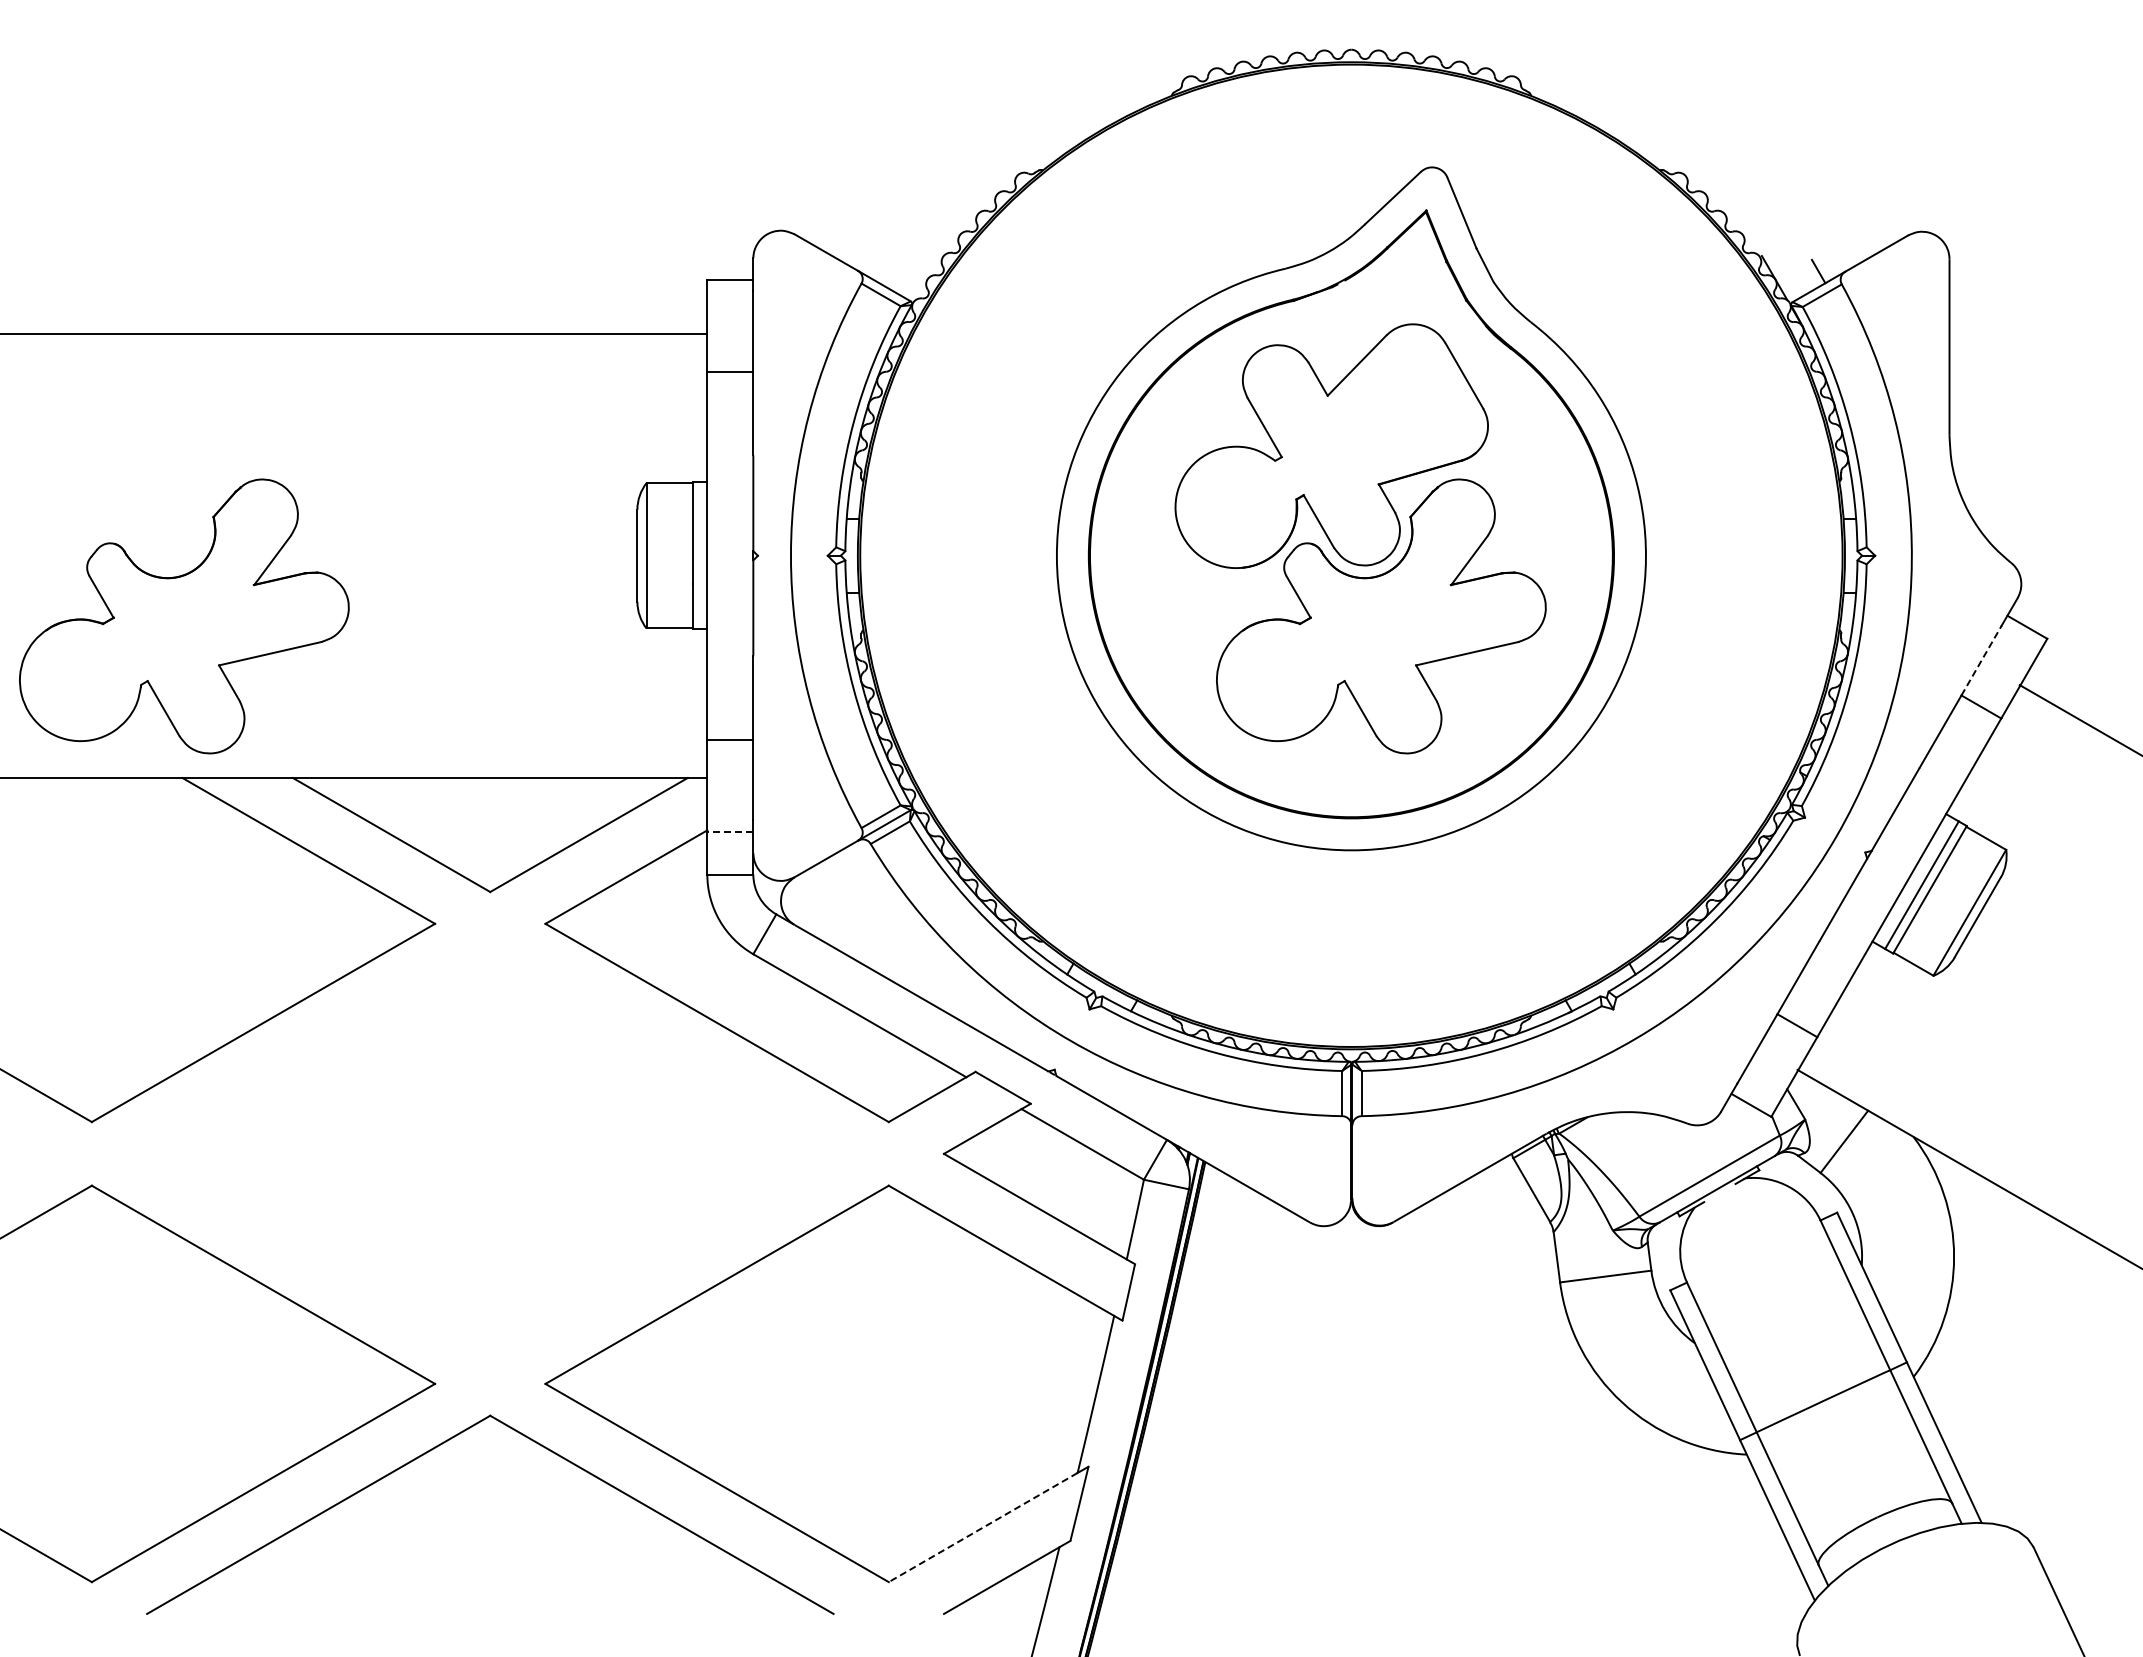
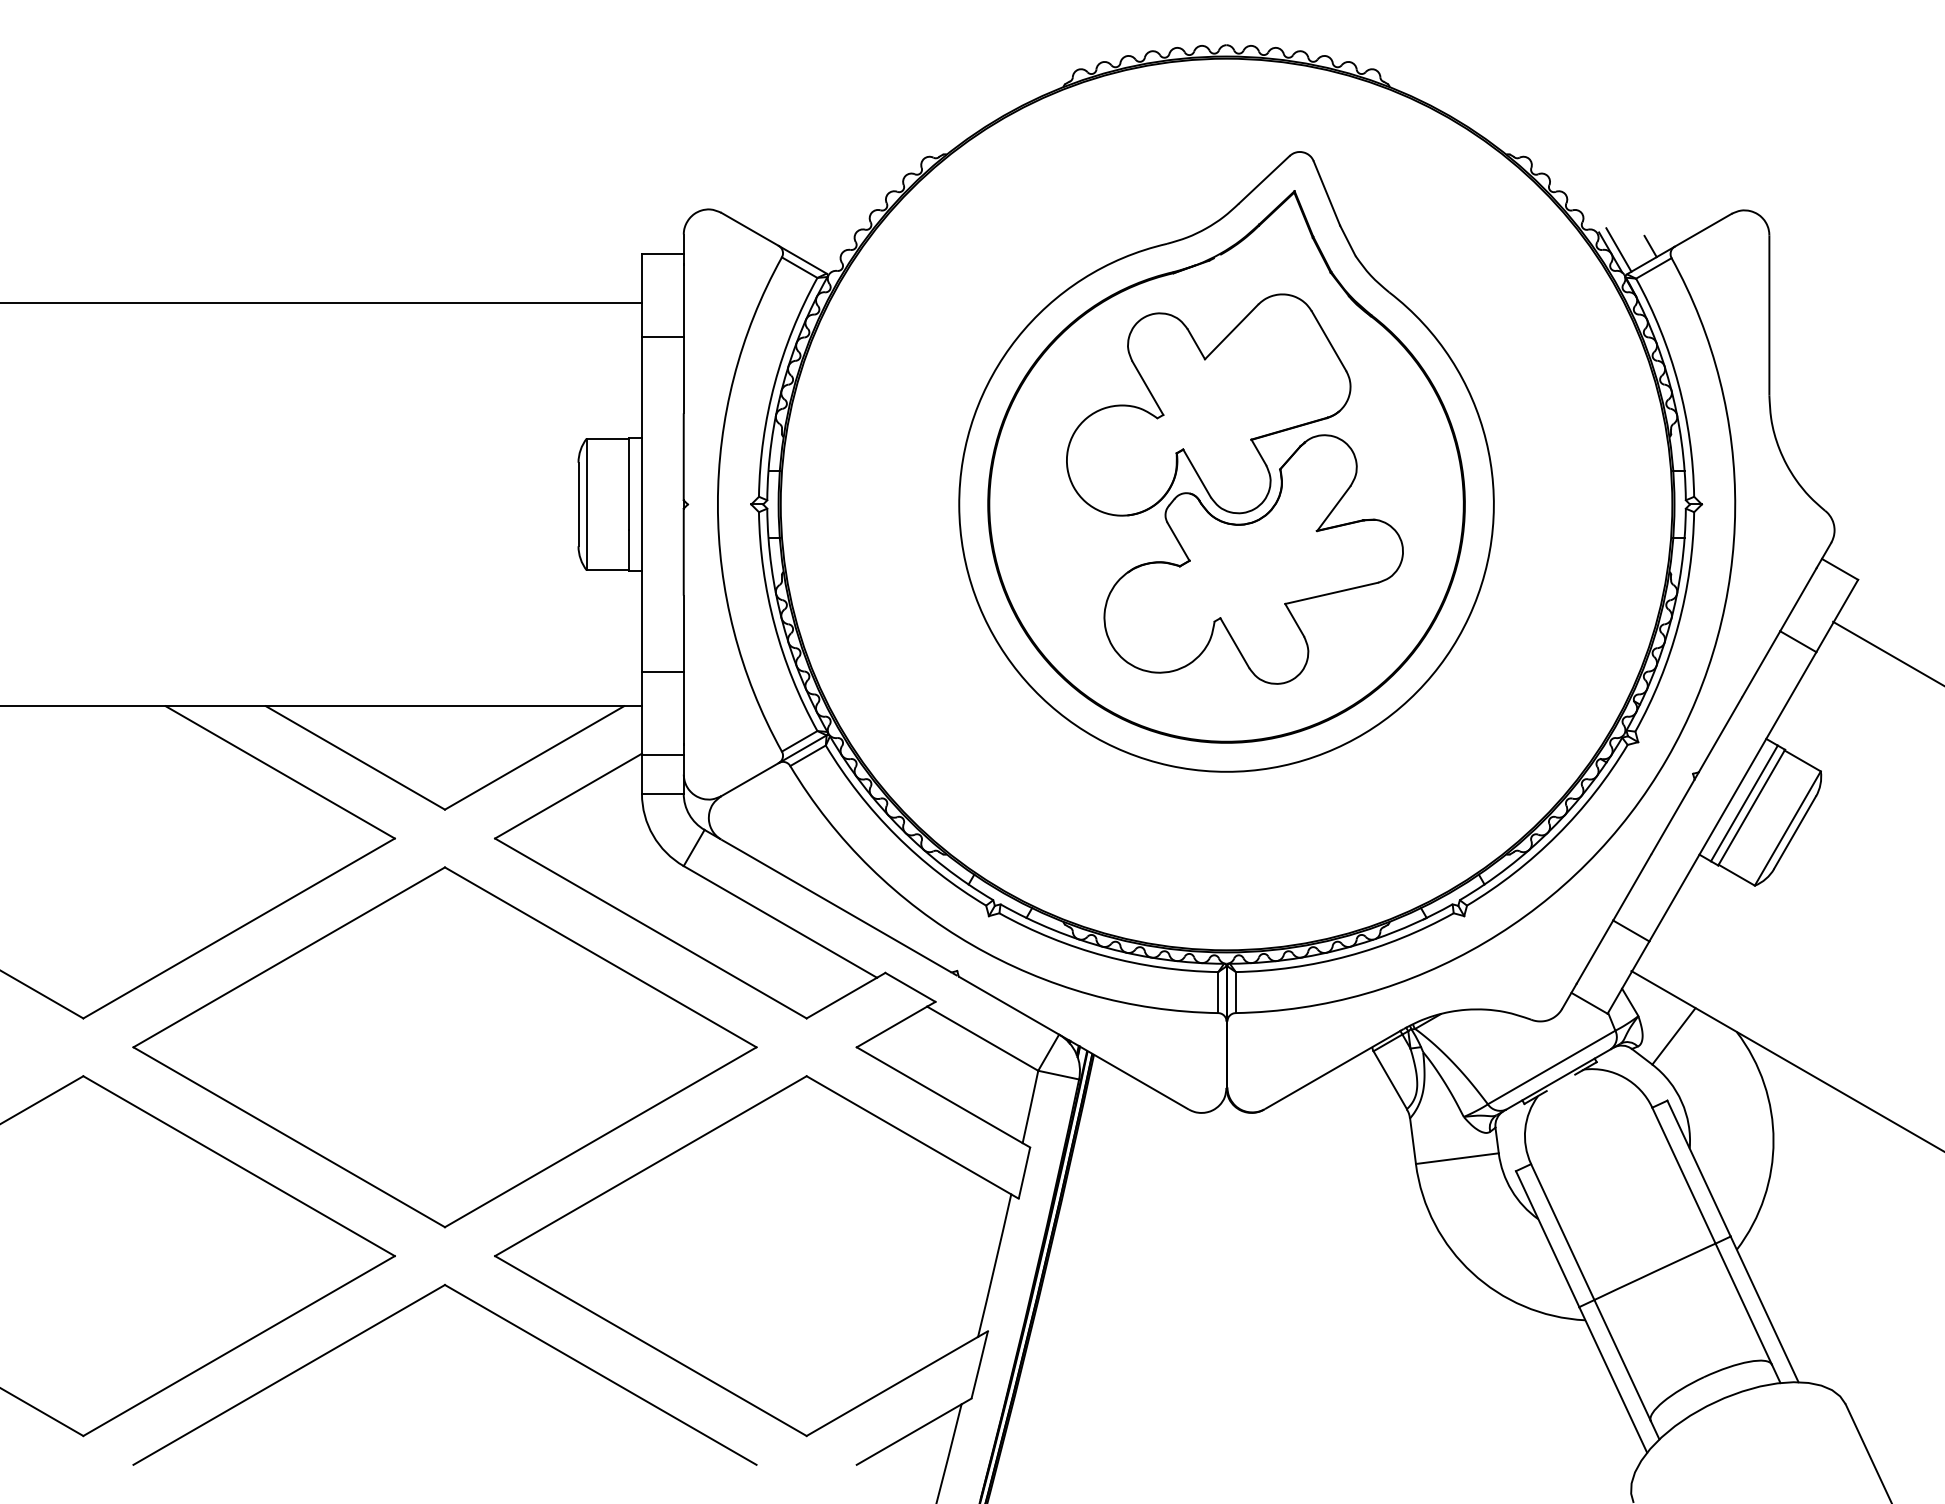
line: (1783, 275) -> (1618, 250), added
part: (184, 616) -> (167, 559), removed
line: (1981, 660) -> (1798, 599), dashed -> solid
line: (729, 831) -> (662, 754), dashed -> solid
part: (490, 1153) -> (445, 1046), added
line: (982, 1527) -> (891, 1386), dashed -> solid

